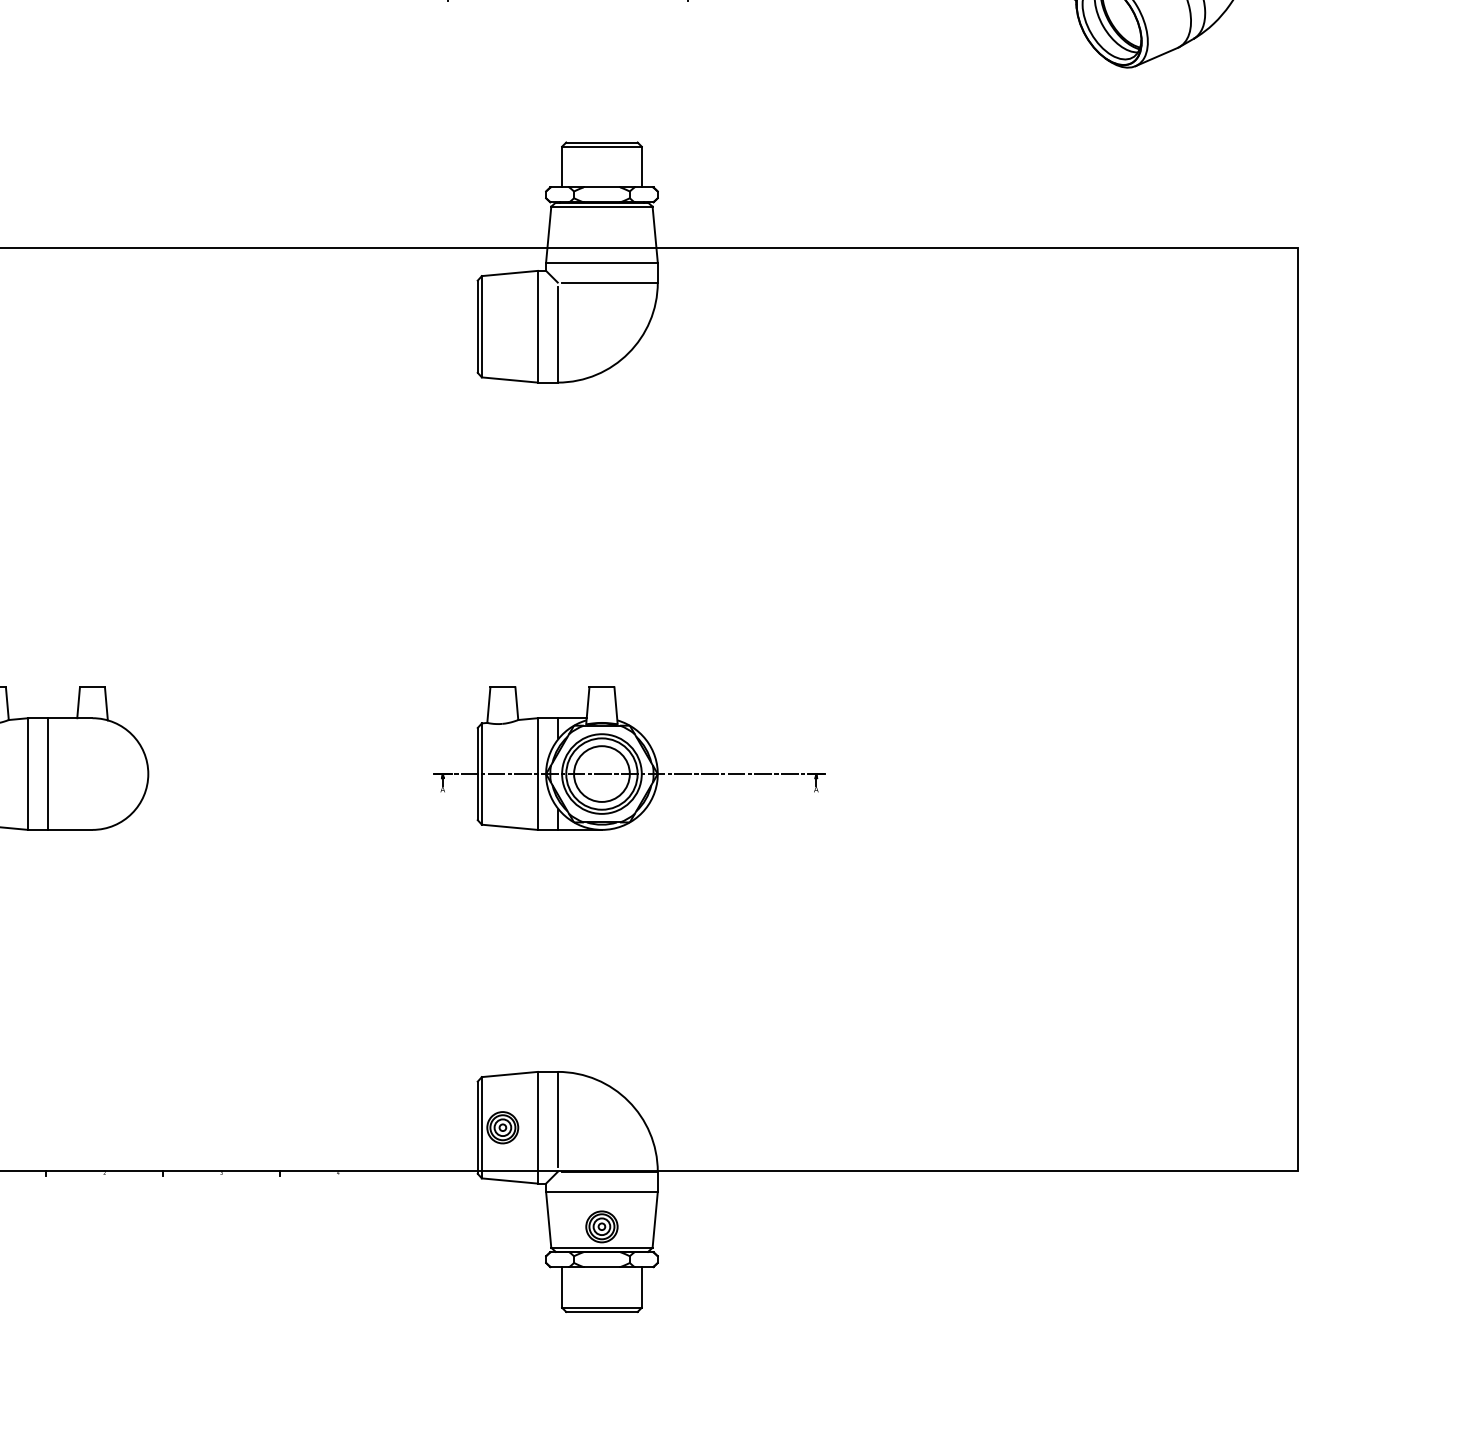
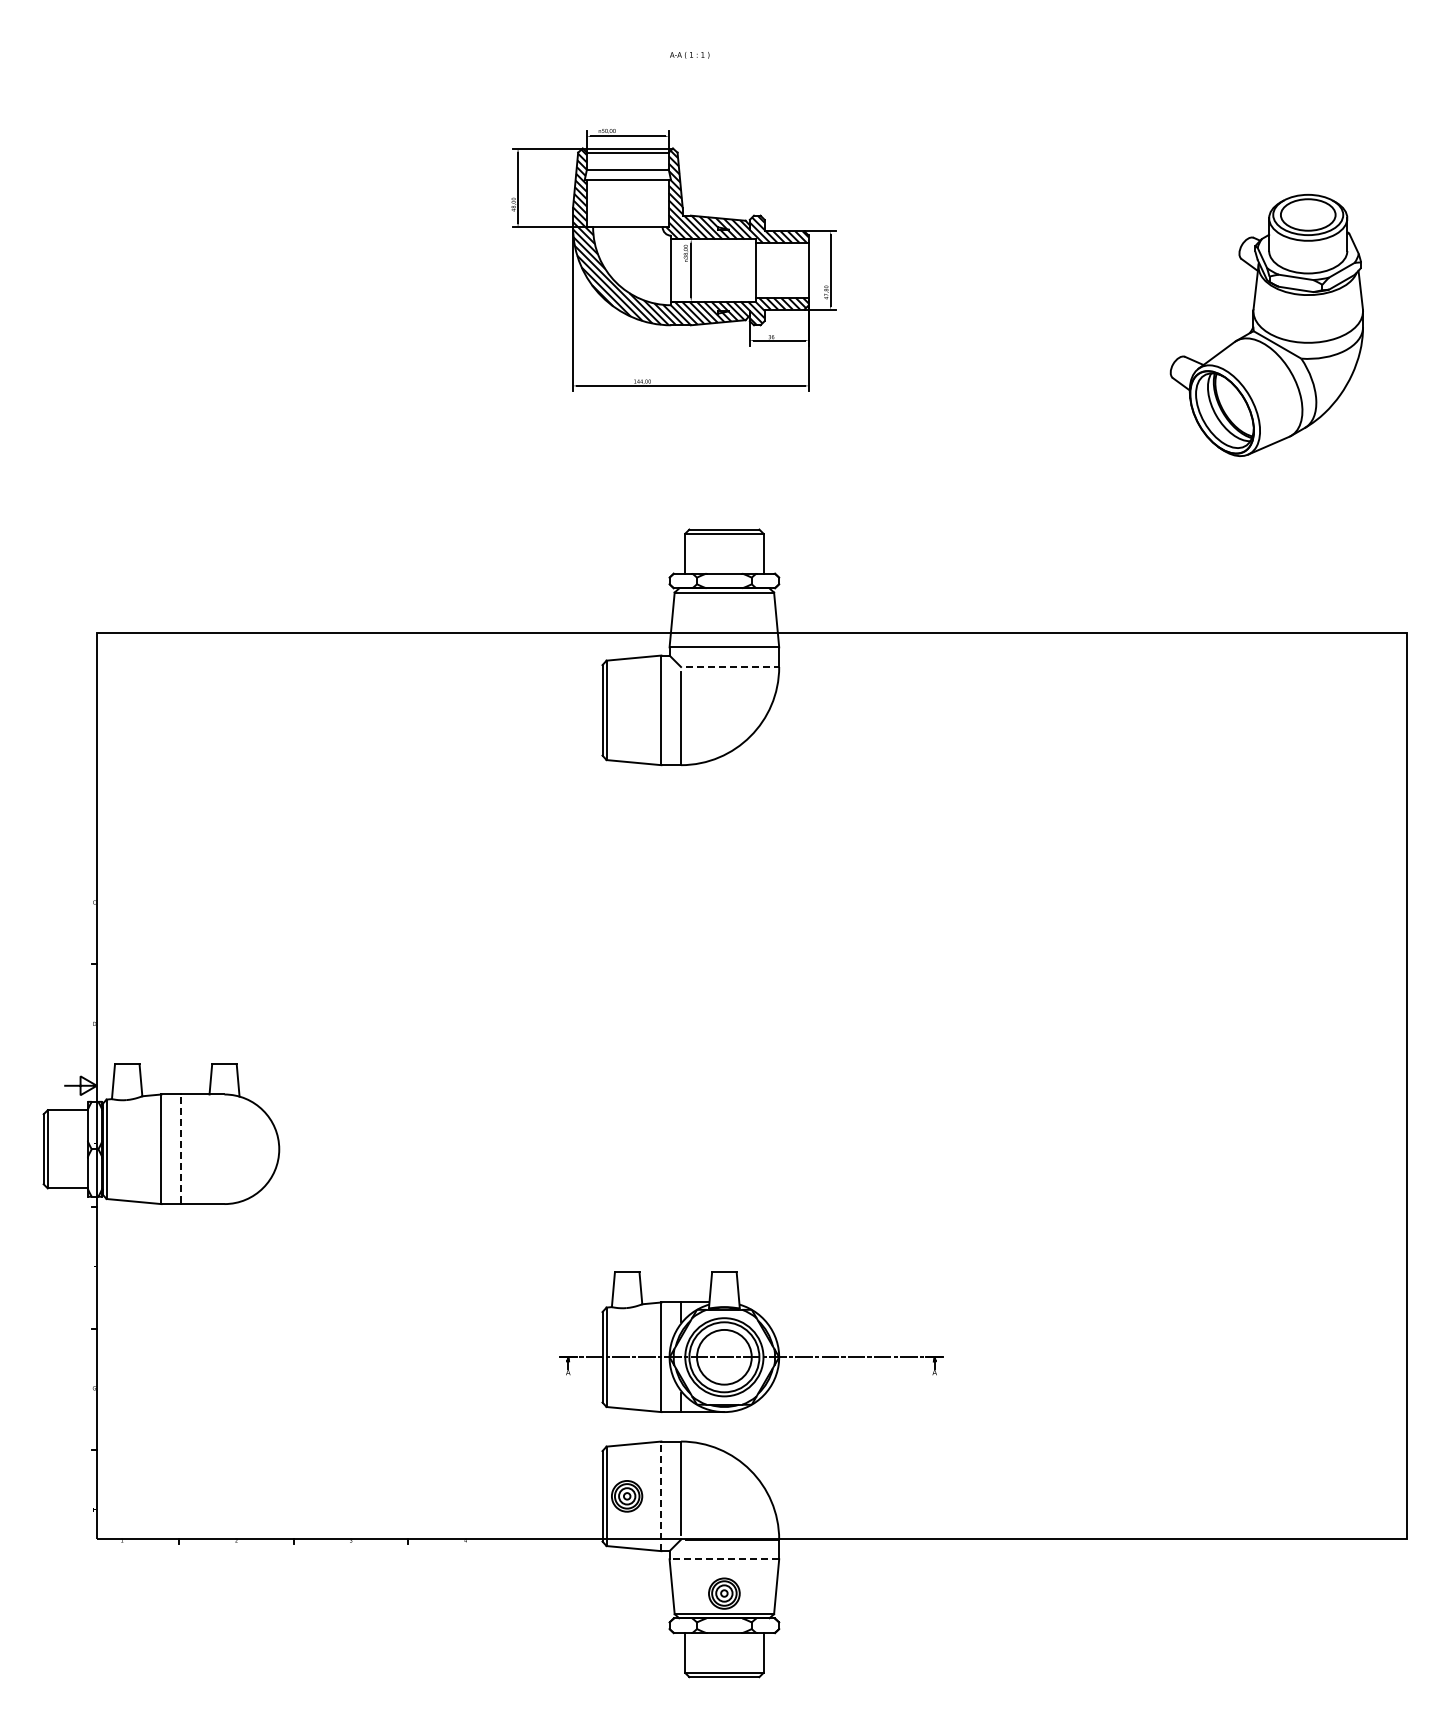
line: (610, 283) -> (732, 667), solid -> dashed
part: (629, 757) -> (751, 1341), moved
line: (48, 773) -> (181, 1148), solid -> dashed
line: (537, 1127) -> (661, 1496), solid -> dashed
line: (602, 1192) -> (724, 1559), solid -> dashed

